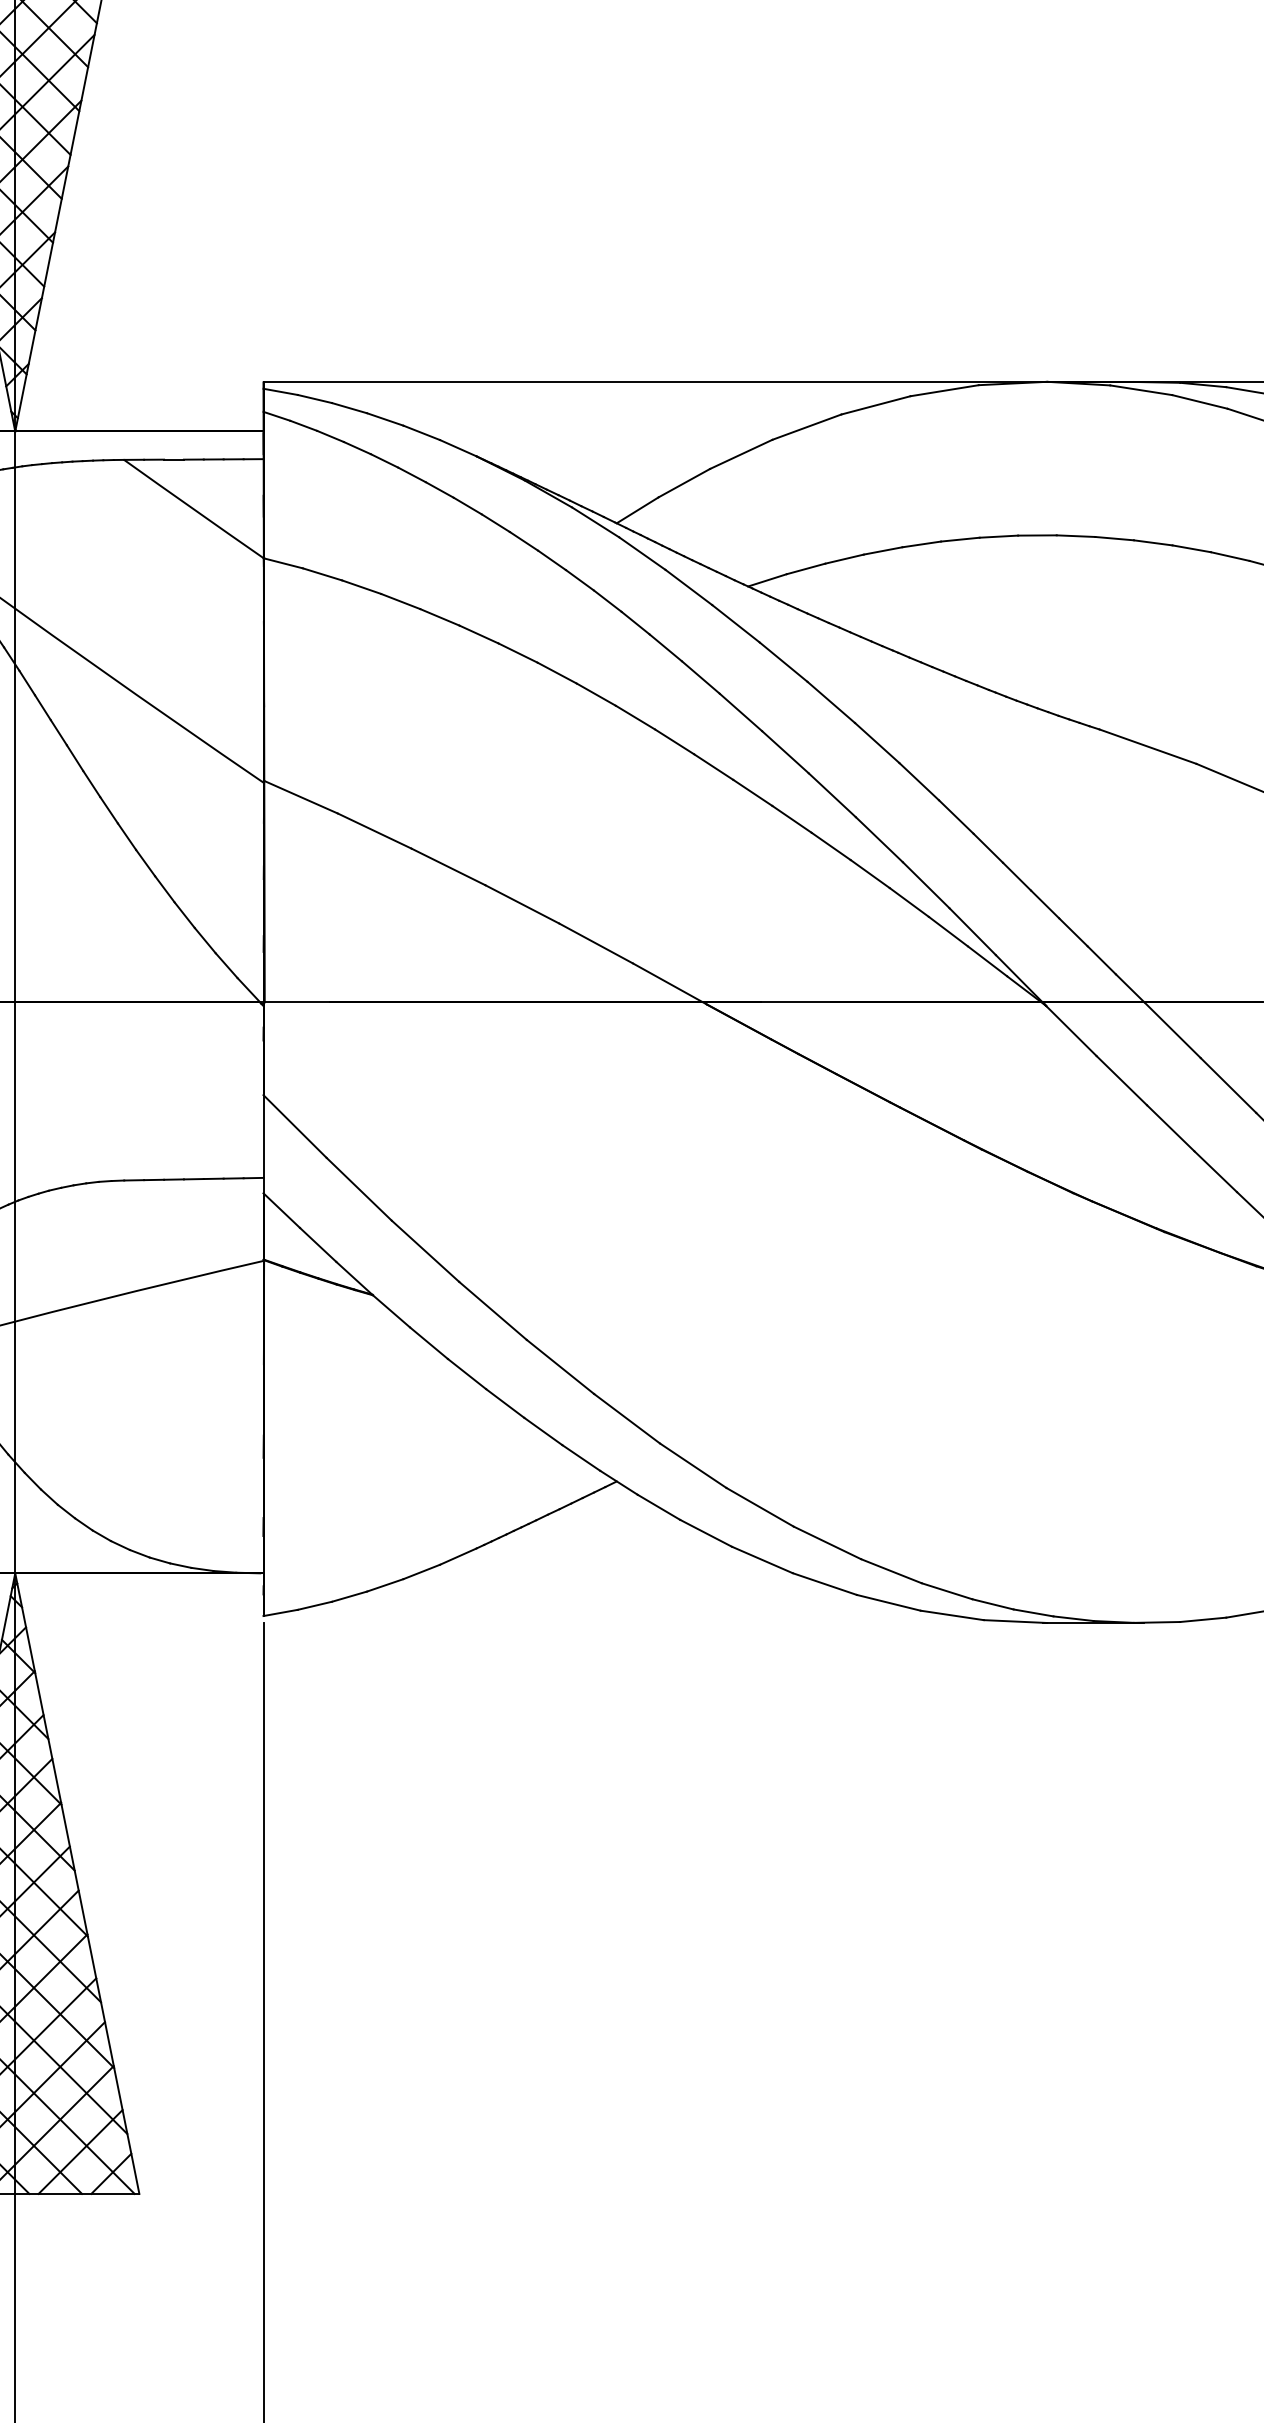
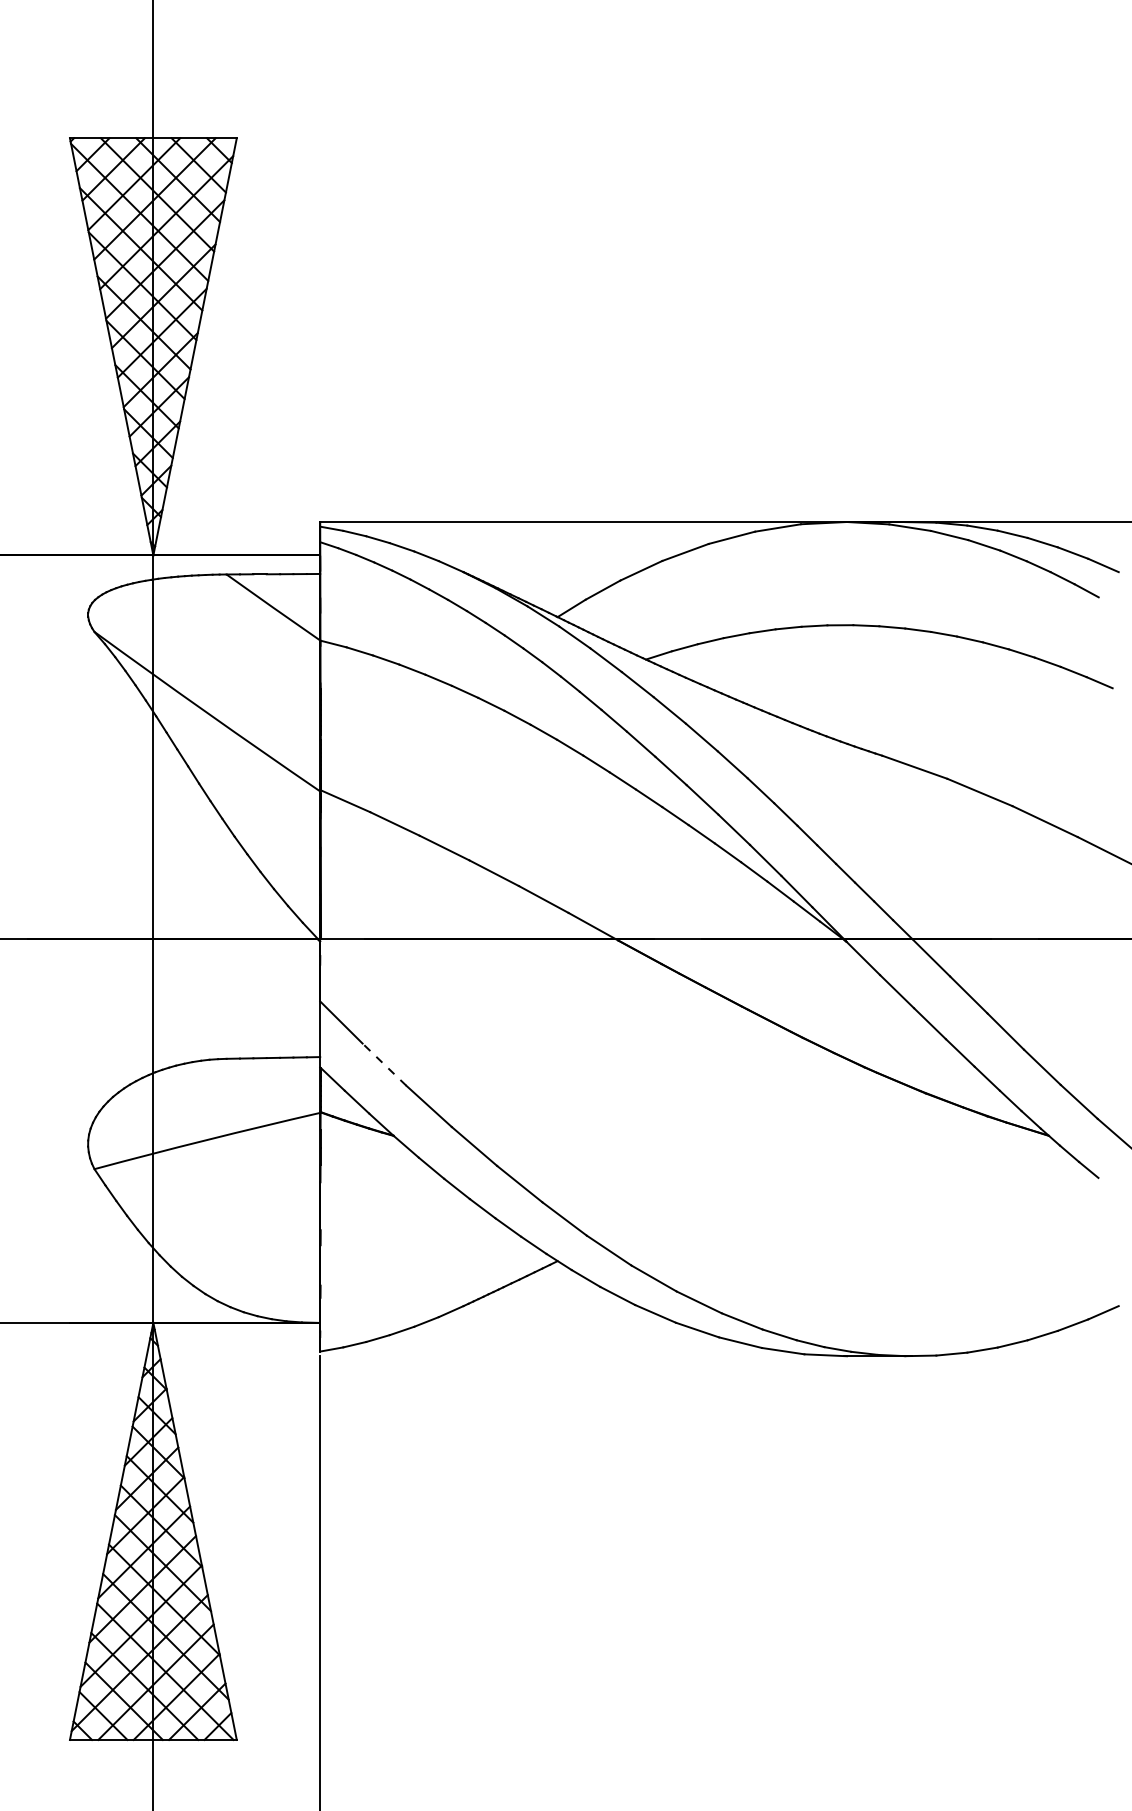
line: (359, 1188) -> (384, 1064), solid -> dashed

